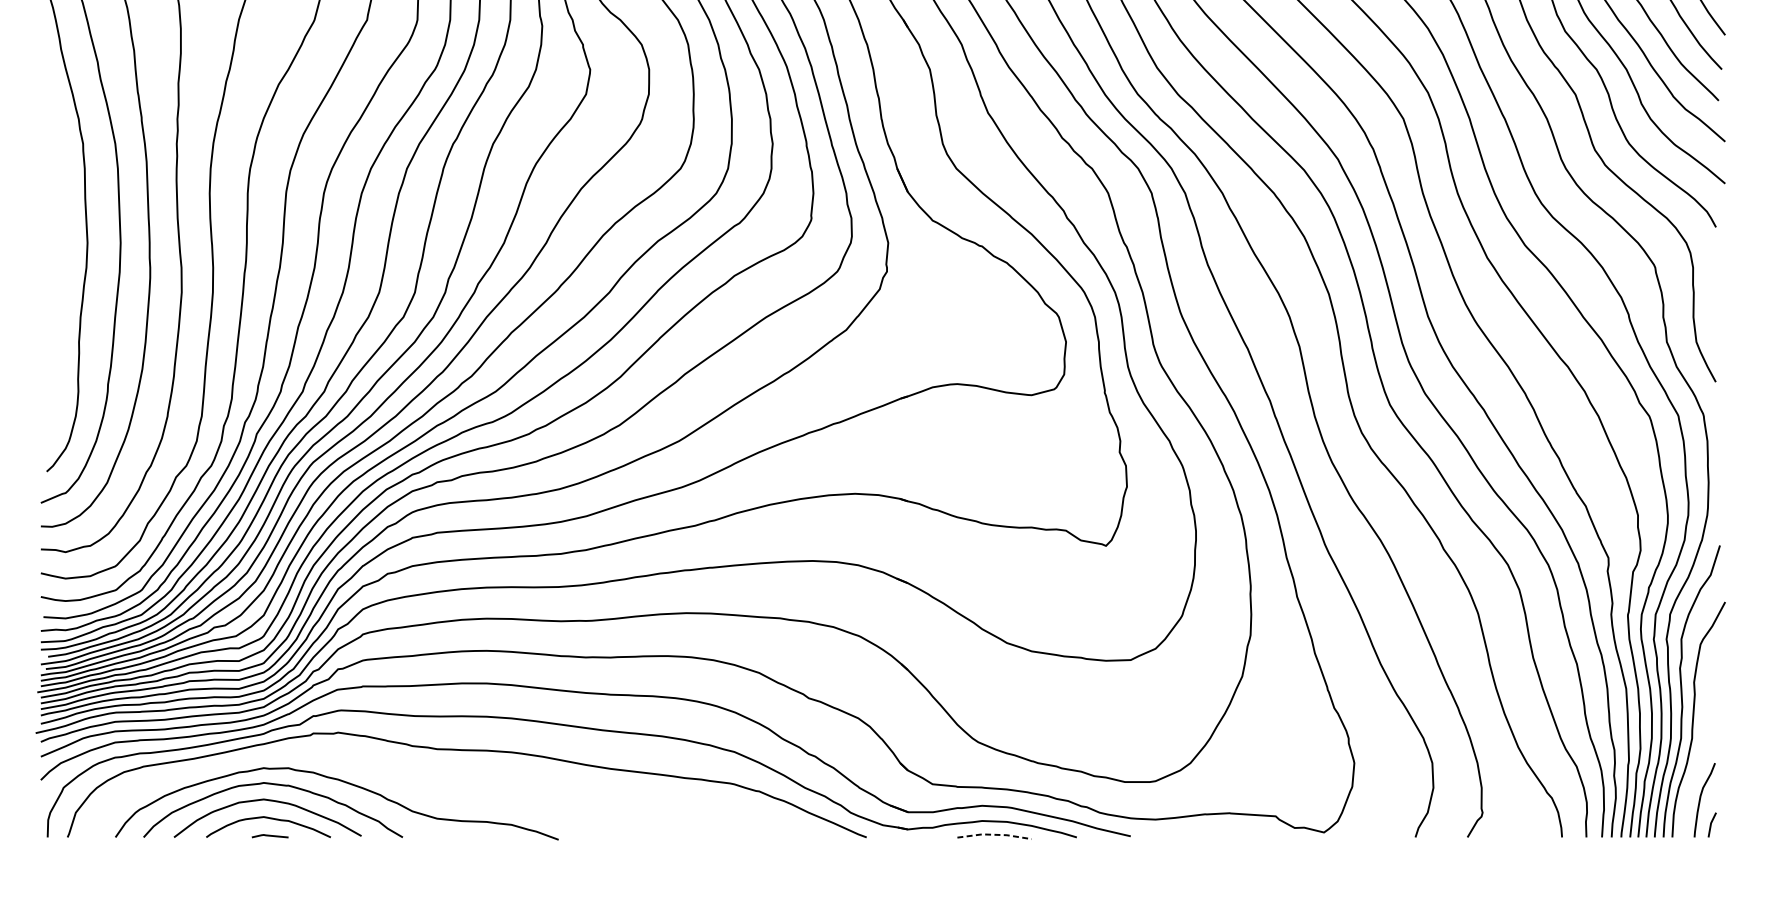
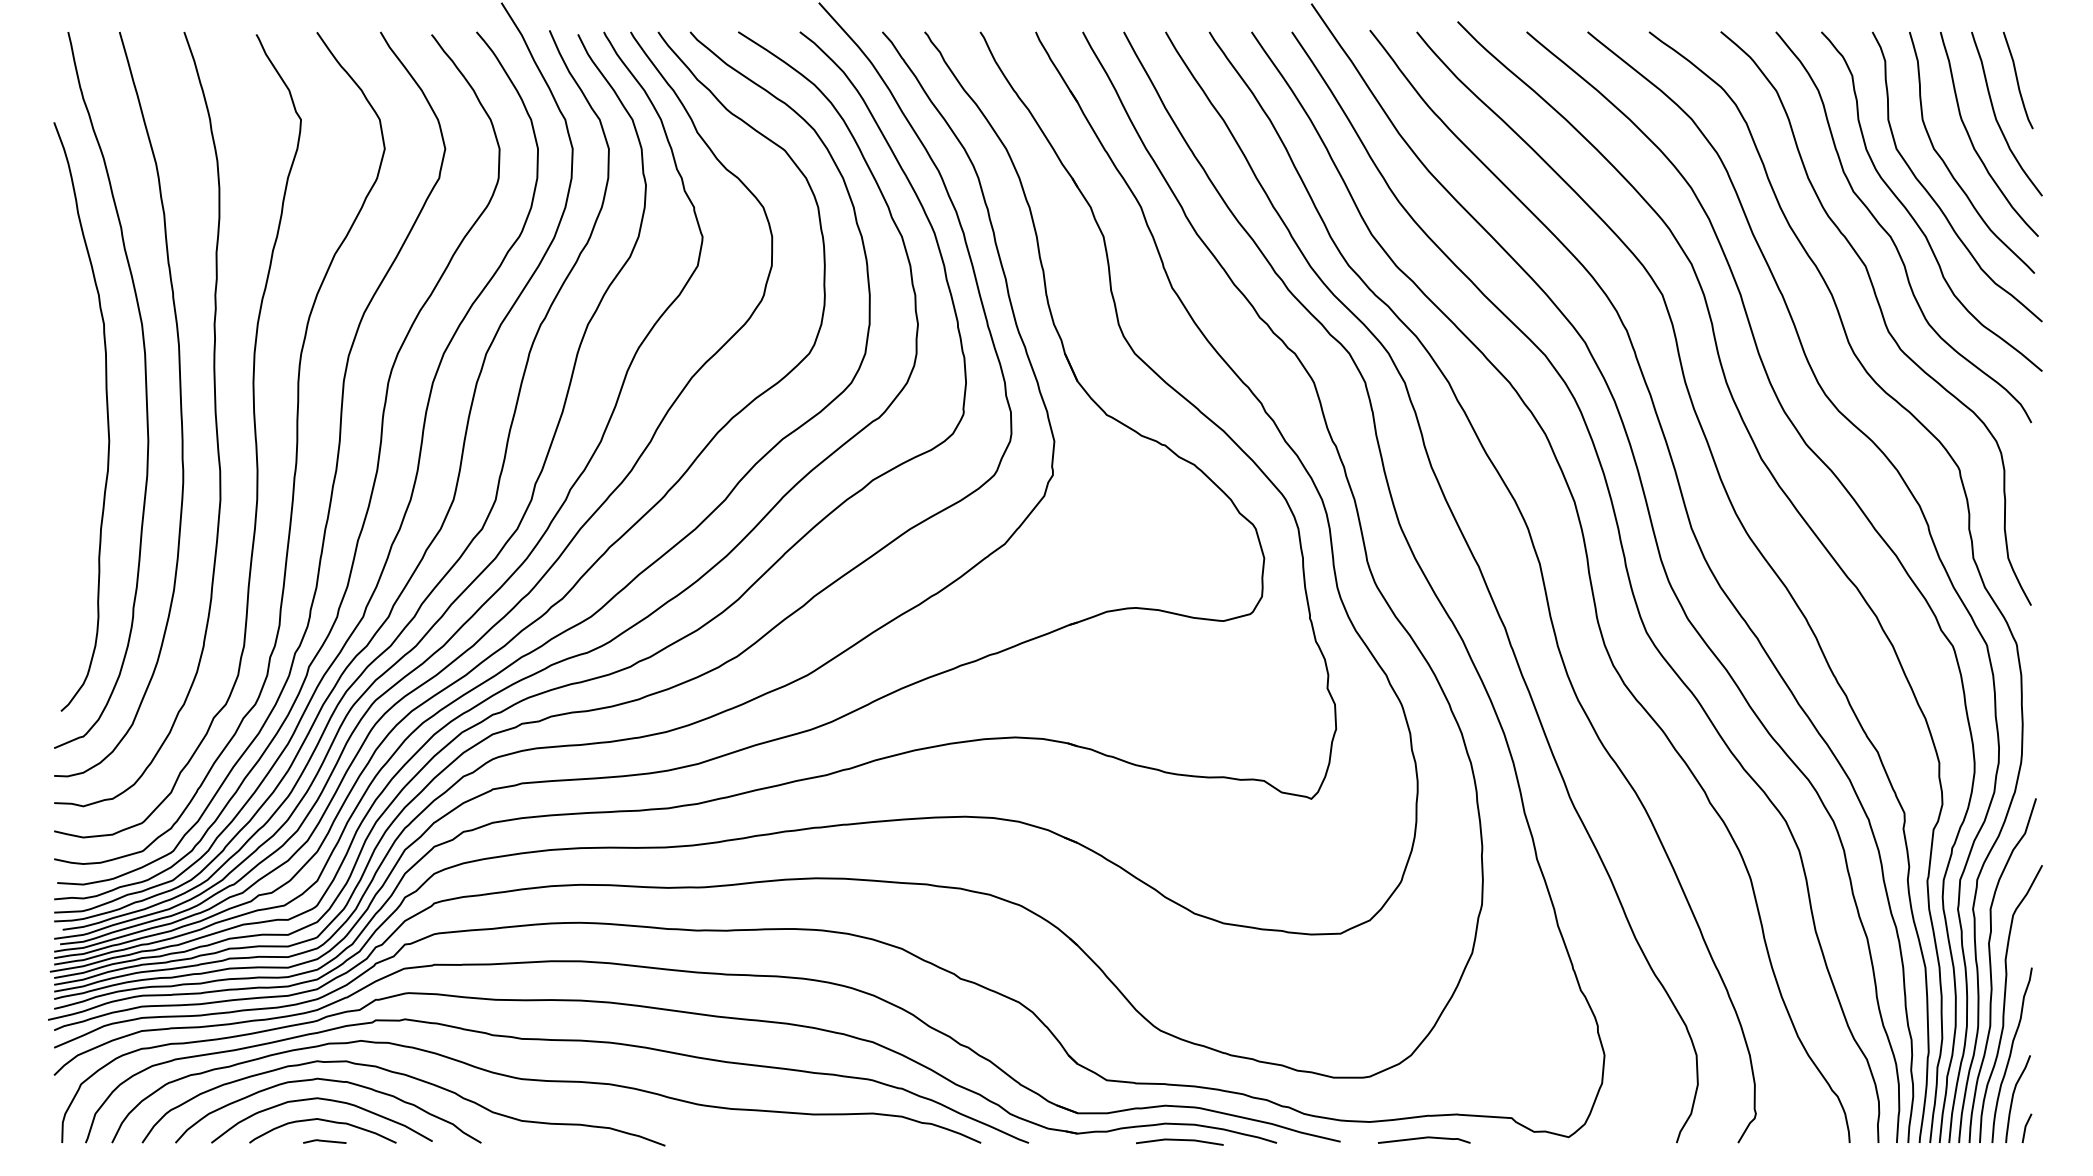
curve: (1699, 762) -> (2011, 1054), added
curve: (457, 785) -> (546, 1081), added
line: (1201, 833) -> (1424, 1138), added
line: (994, 834) -> (1179, 1139), dashed -> solid

